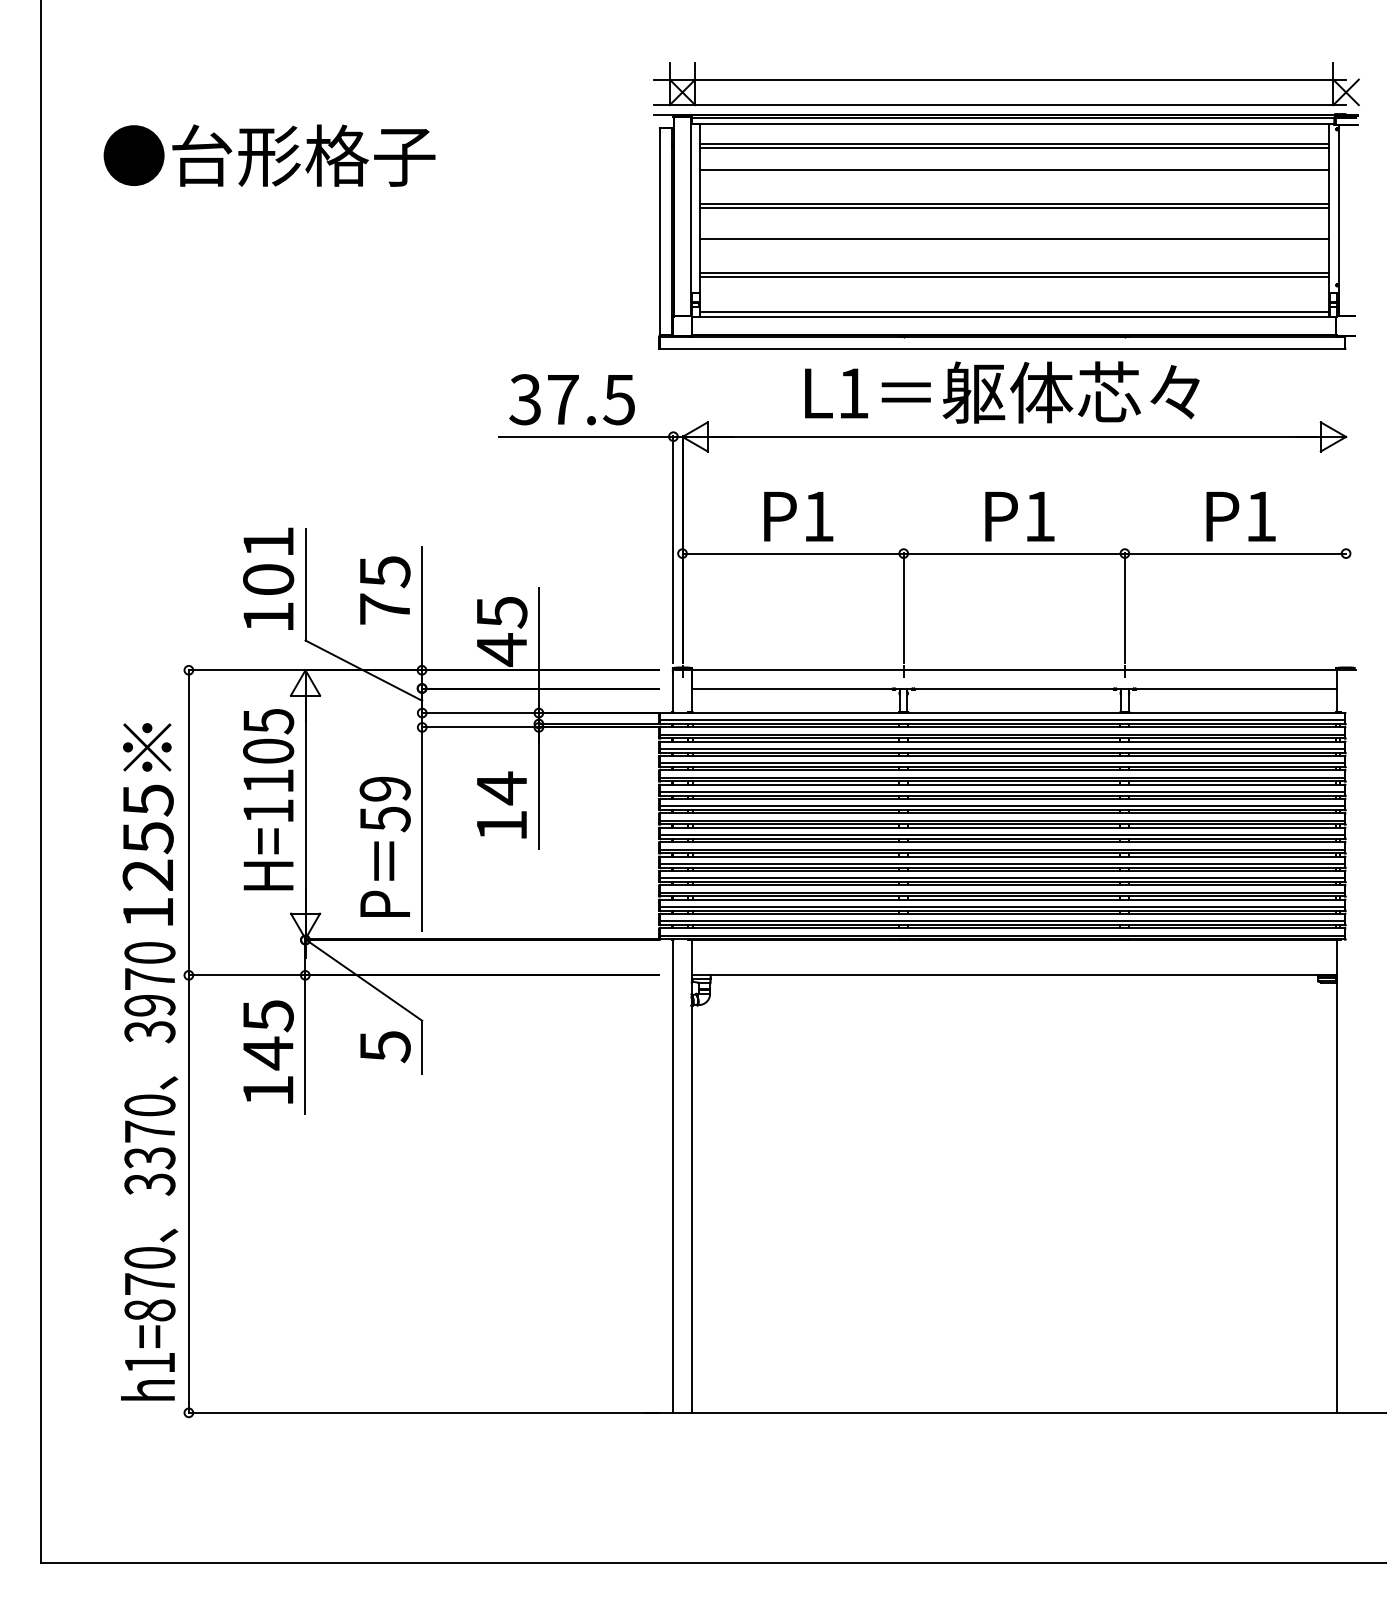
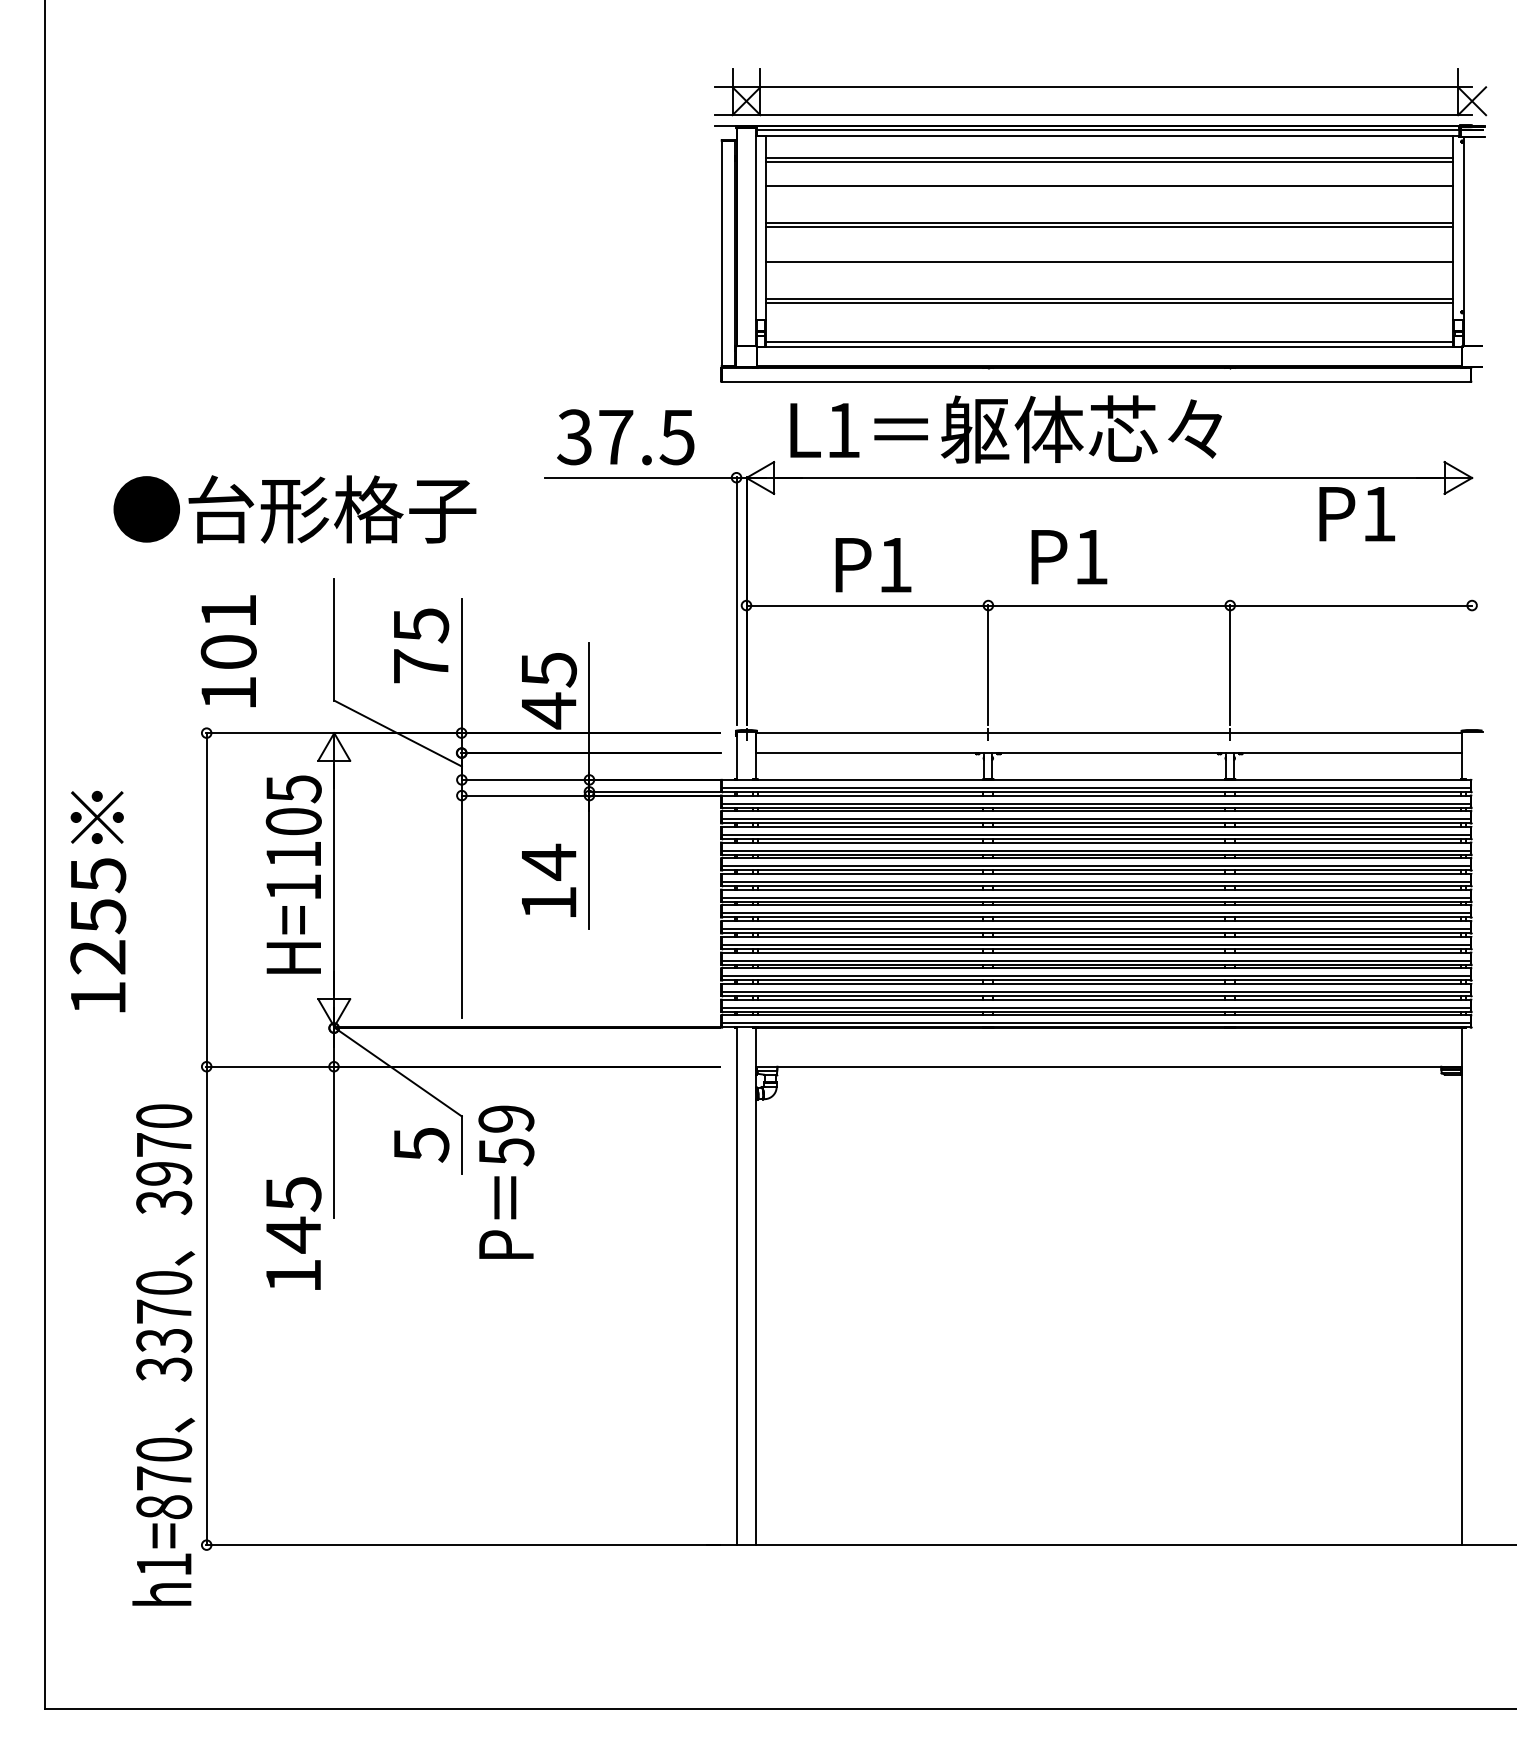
text: (269, 155) -> (294, 509), moved
text: (1001, 392) -> (1005, 429), moved
text: (1019, 516) -> (1069, 557), moved
text: (1241, 516) -> (1357, 514), moved
text: (268, 579) -> (228, 651), moved
text: (148, 824) -> (98, 901), moved
text: (385, 846) -> (506, 1181), moved
text: (268, 1051) -> (293, 1233), moved
text: (149, 1170) -> (163, 1354), moved

